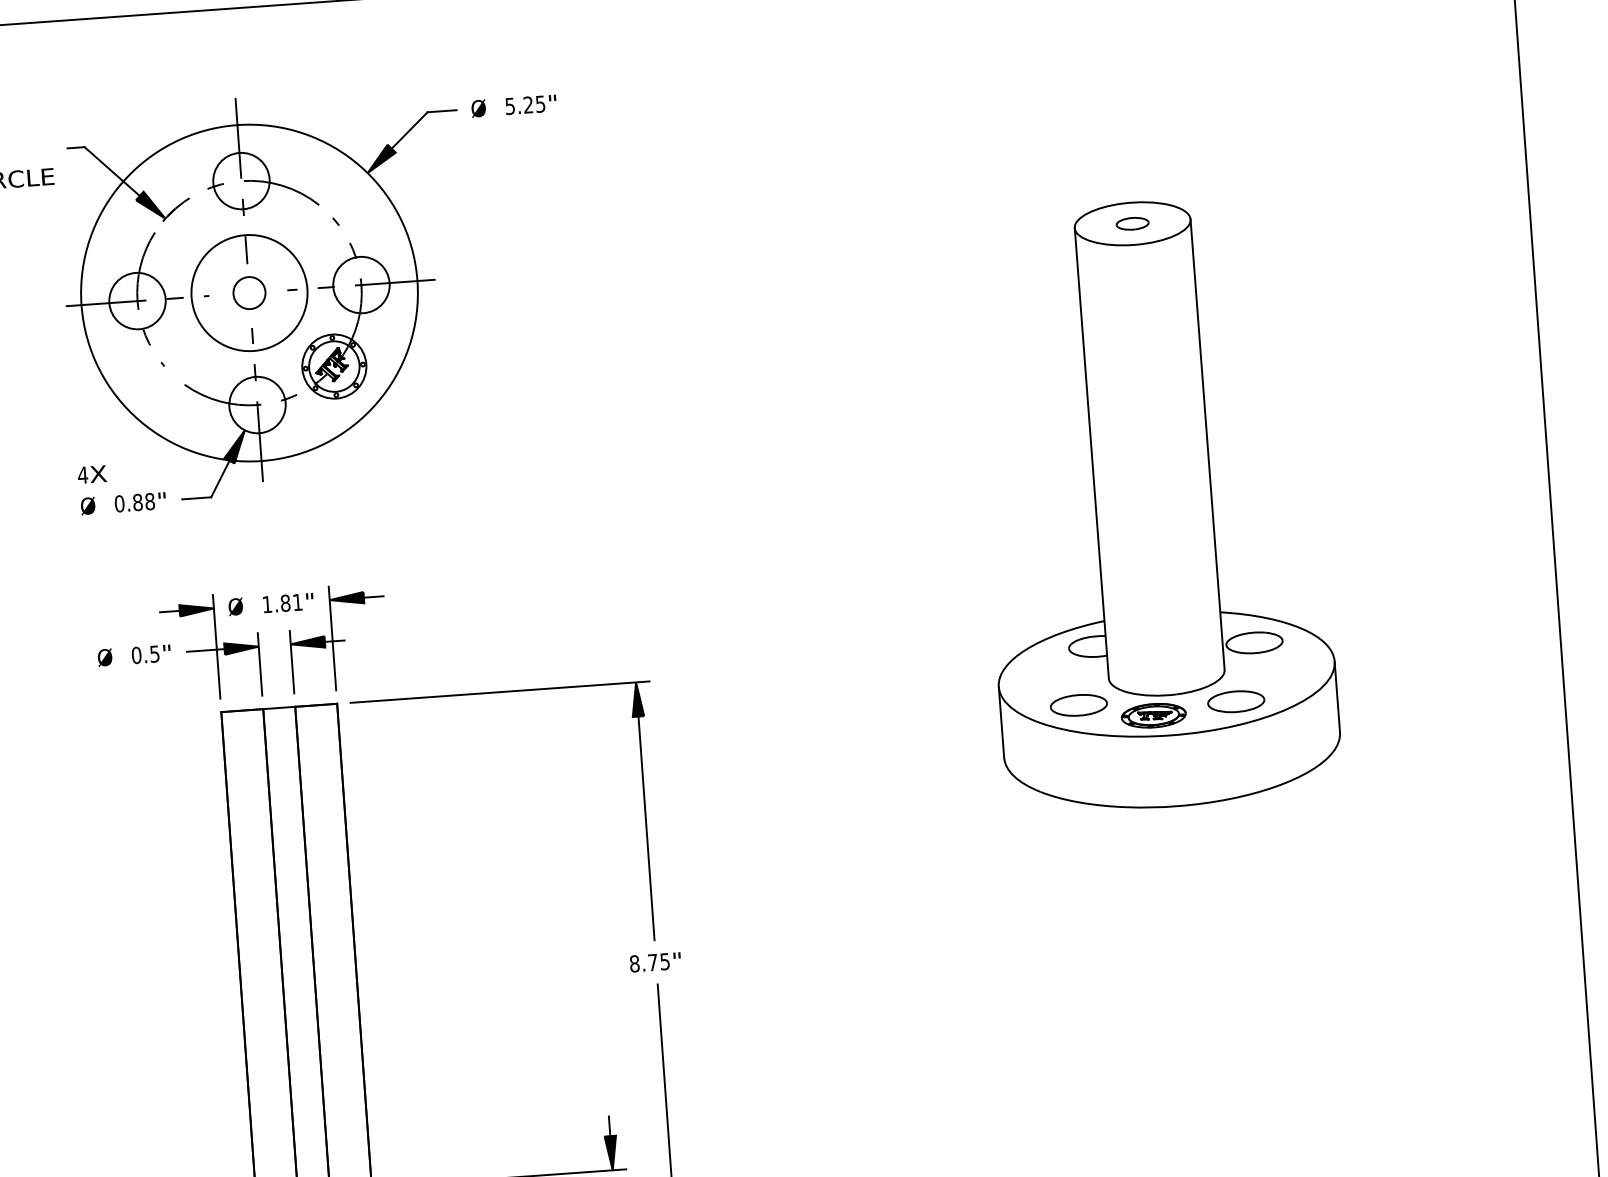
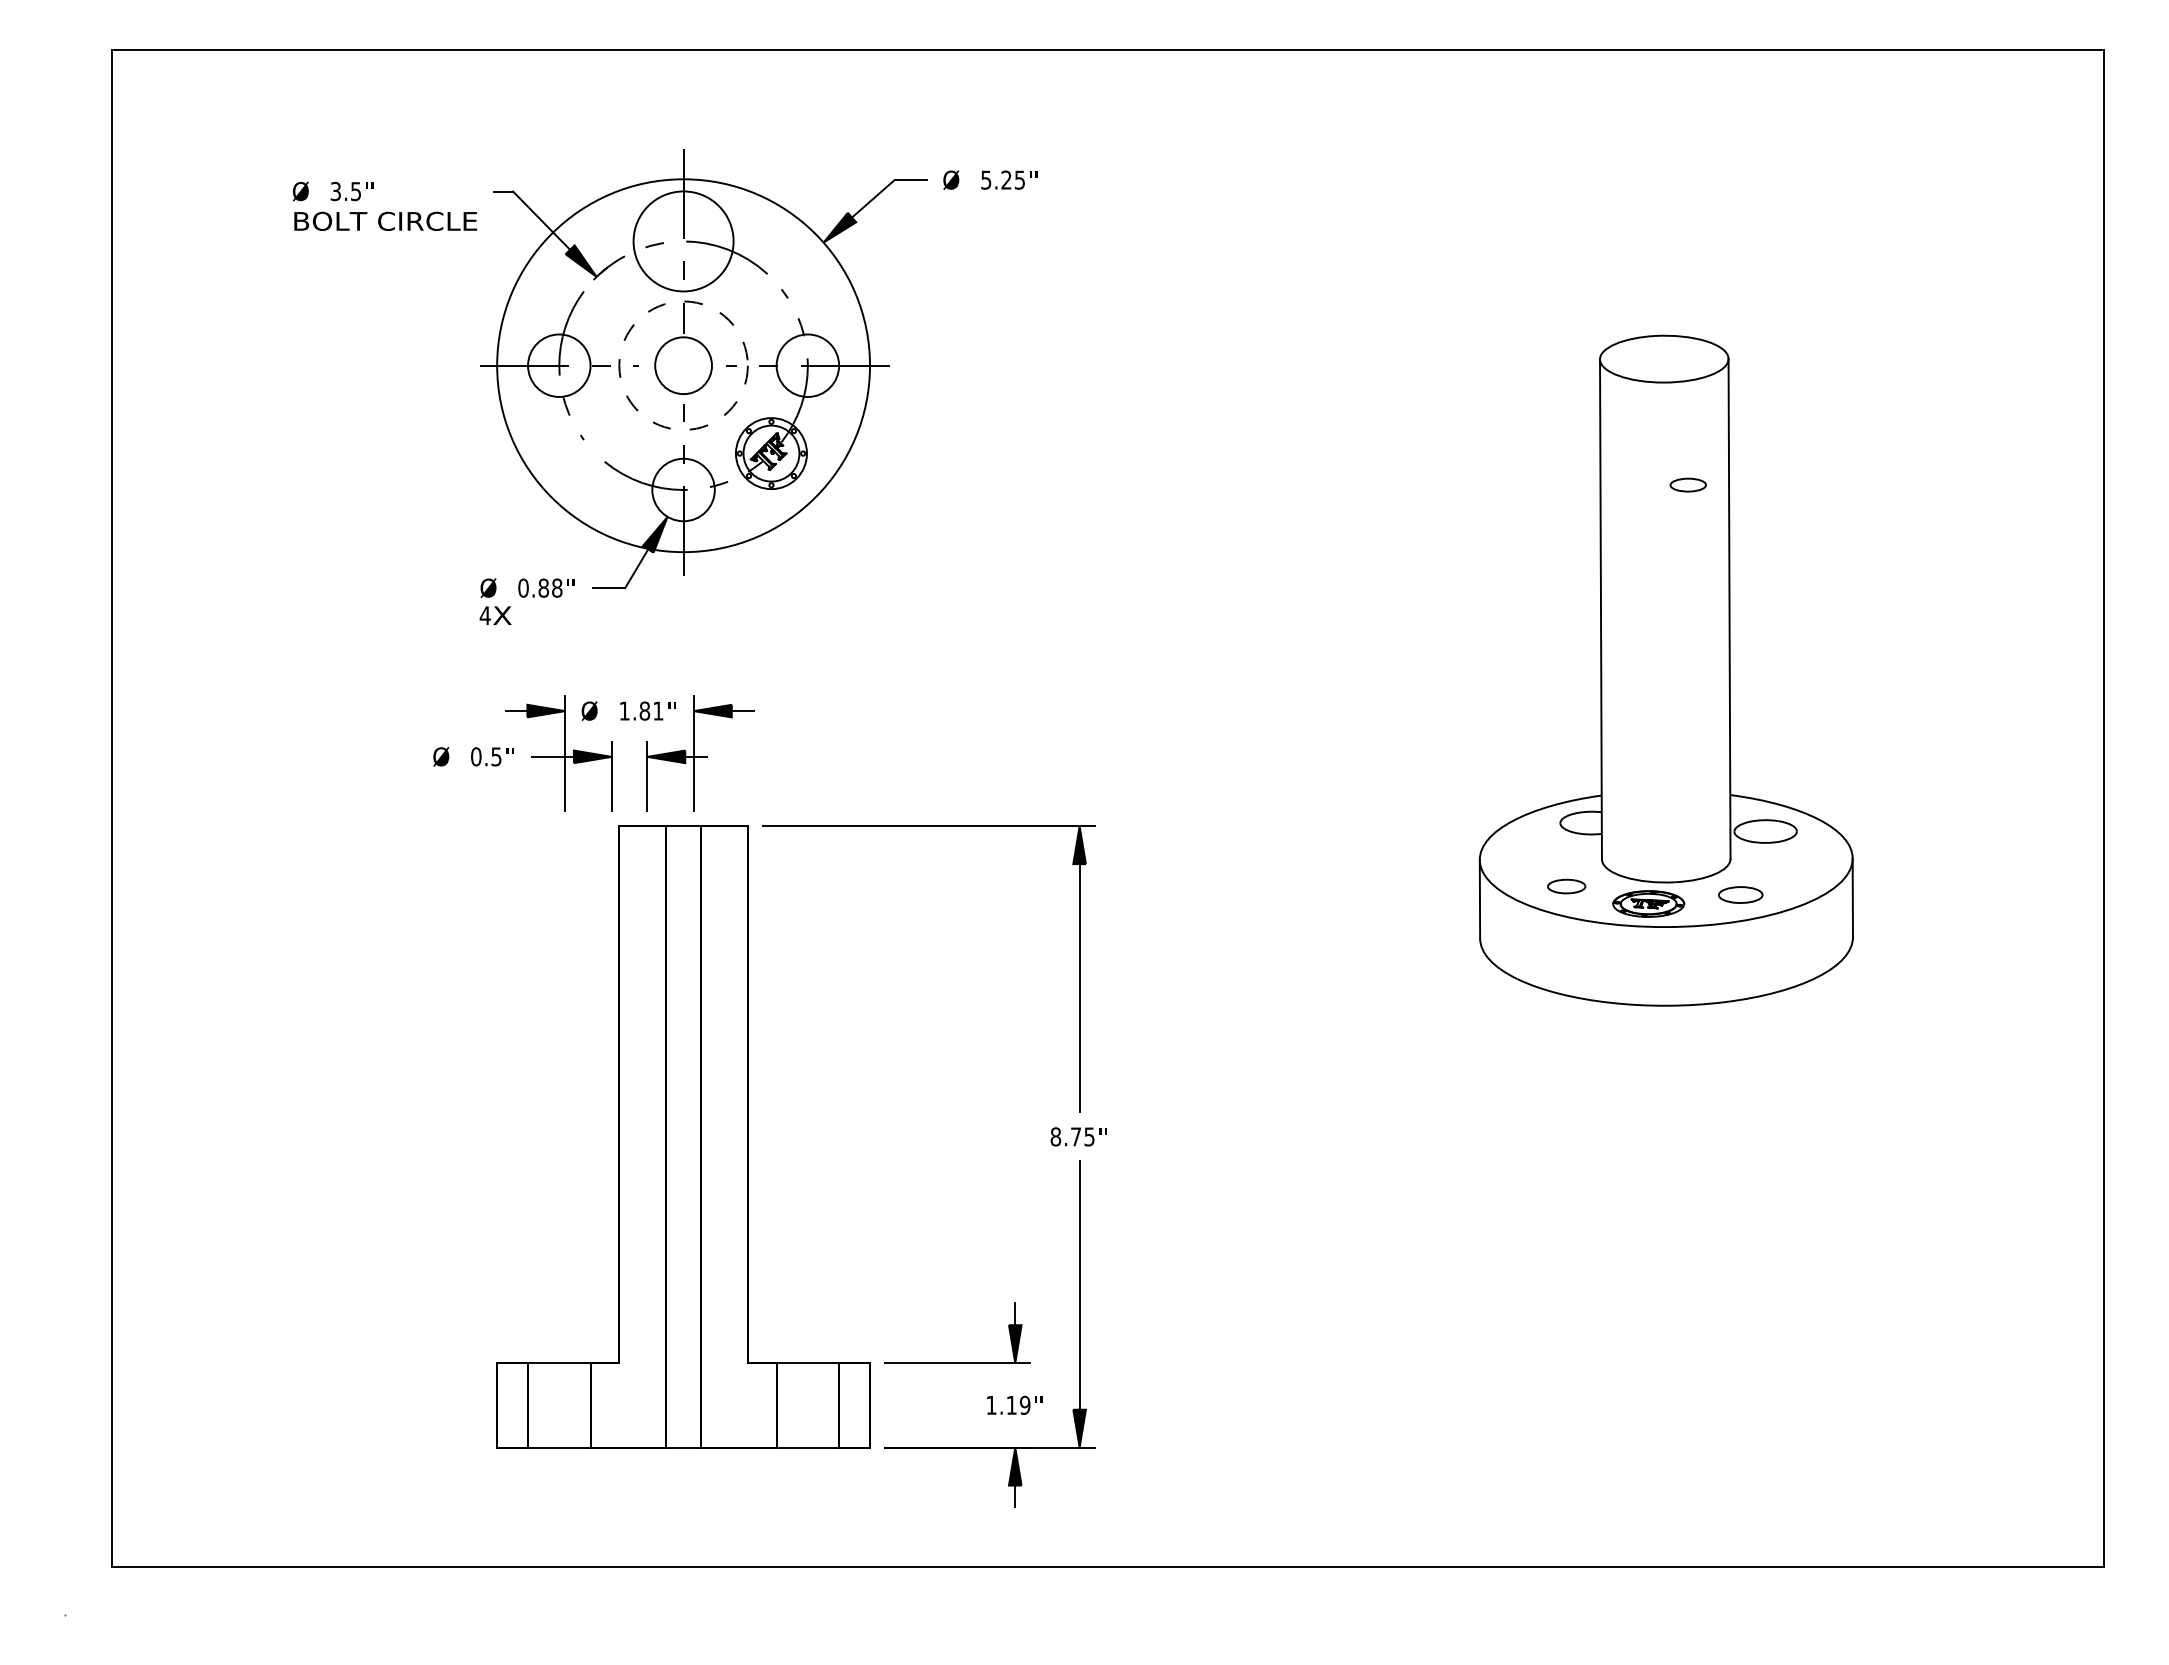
circle: (241, 181) -> (683, 241), size x1.6
part: (1131, 223) -> (1687, 484), moved
circle: (249, 292) -> (683, 365), size x1.6
circle: (249, 292) -> (683, 365), solid -> dashed
text: (92, 474) -> (495, 615), moved
part: (242, 644) -> (593, 753), moved
part: (1235, 701) -> (1740, 894), size x0.7
part: (1078, 705) -> (1566, 886), size x0.6

